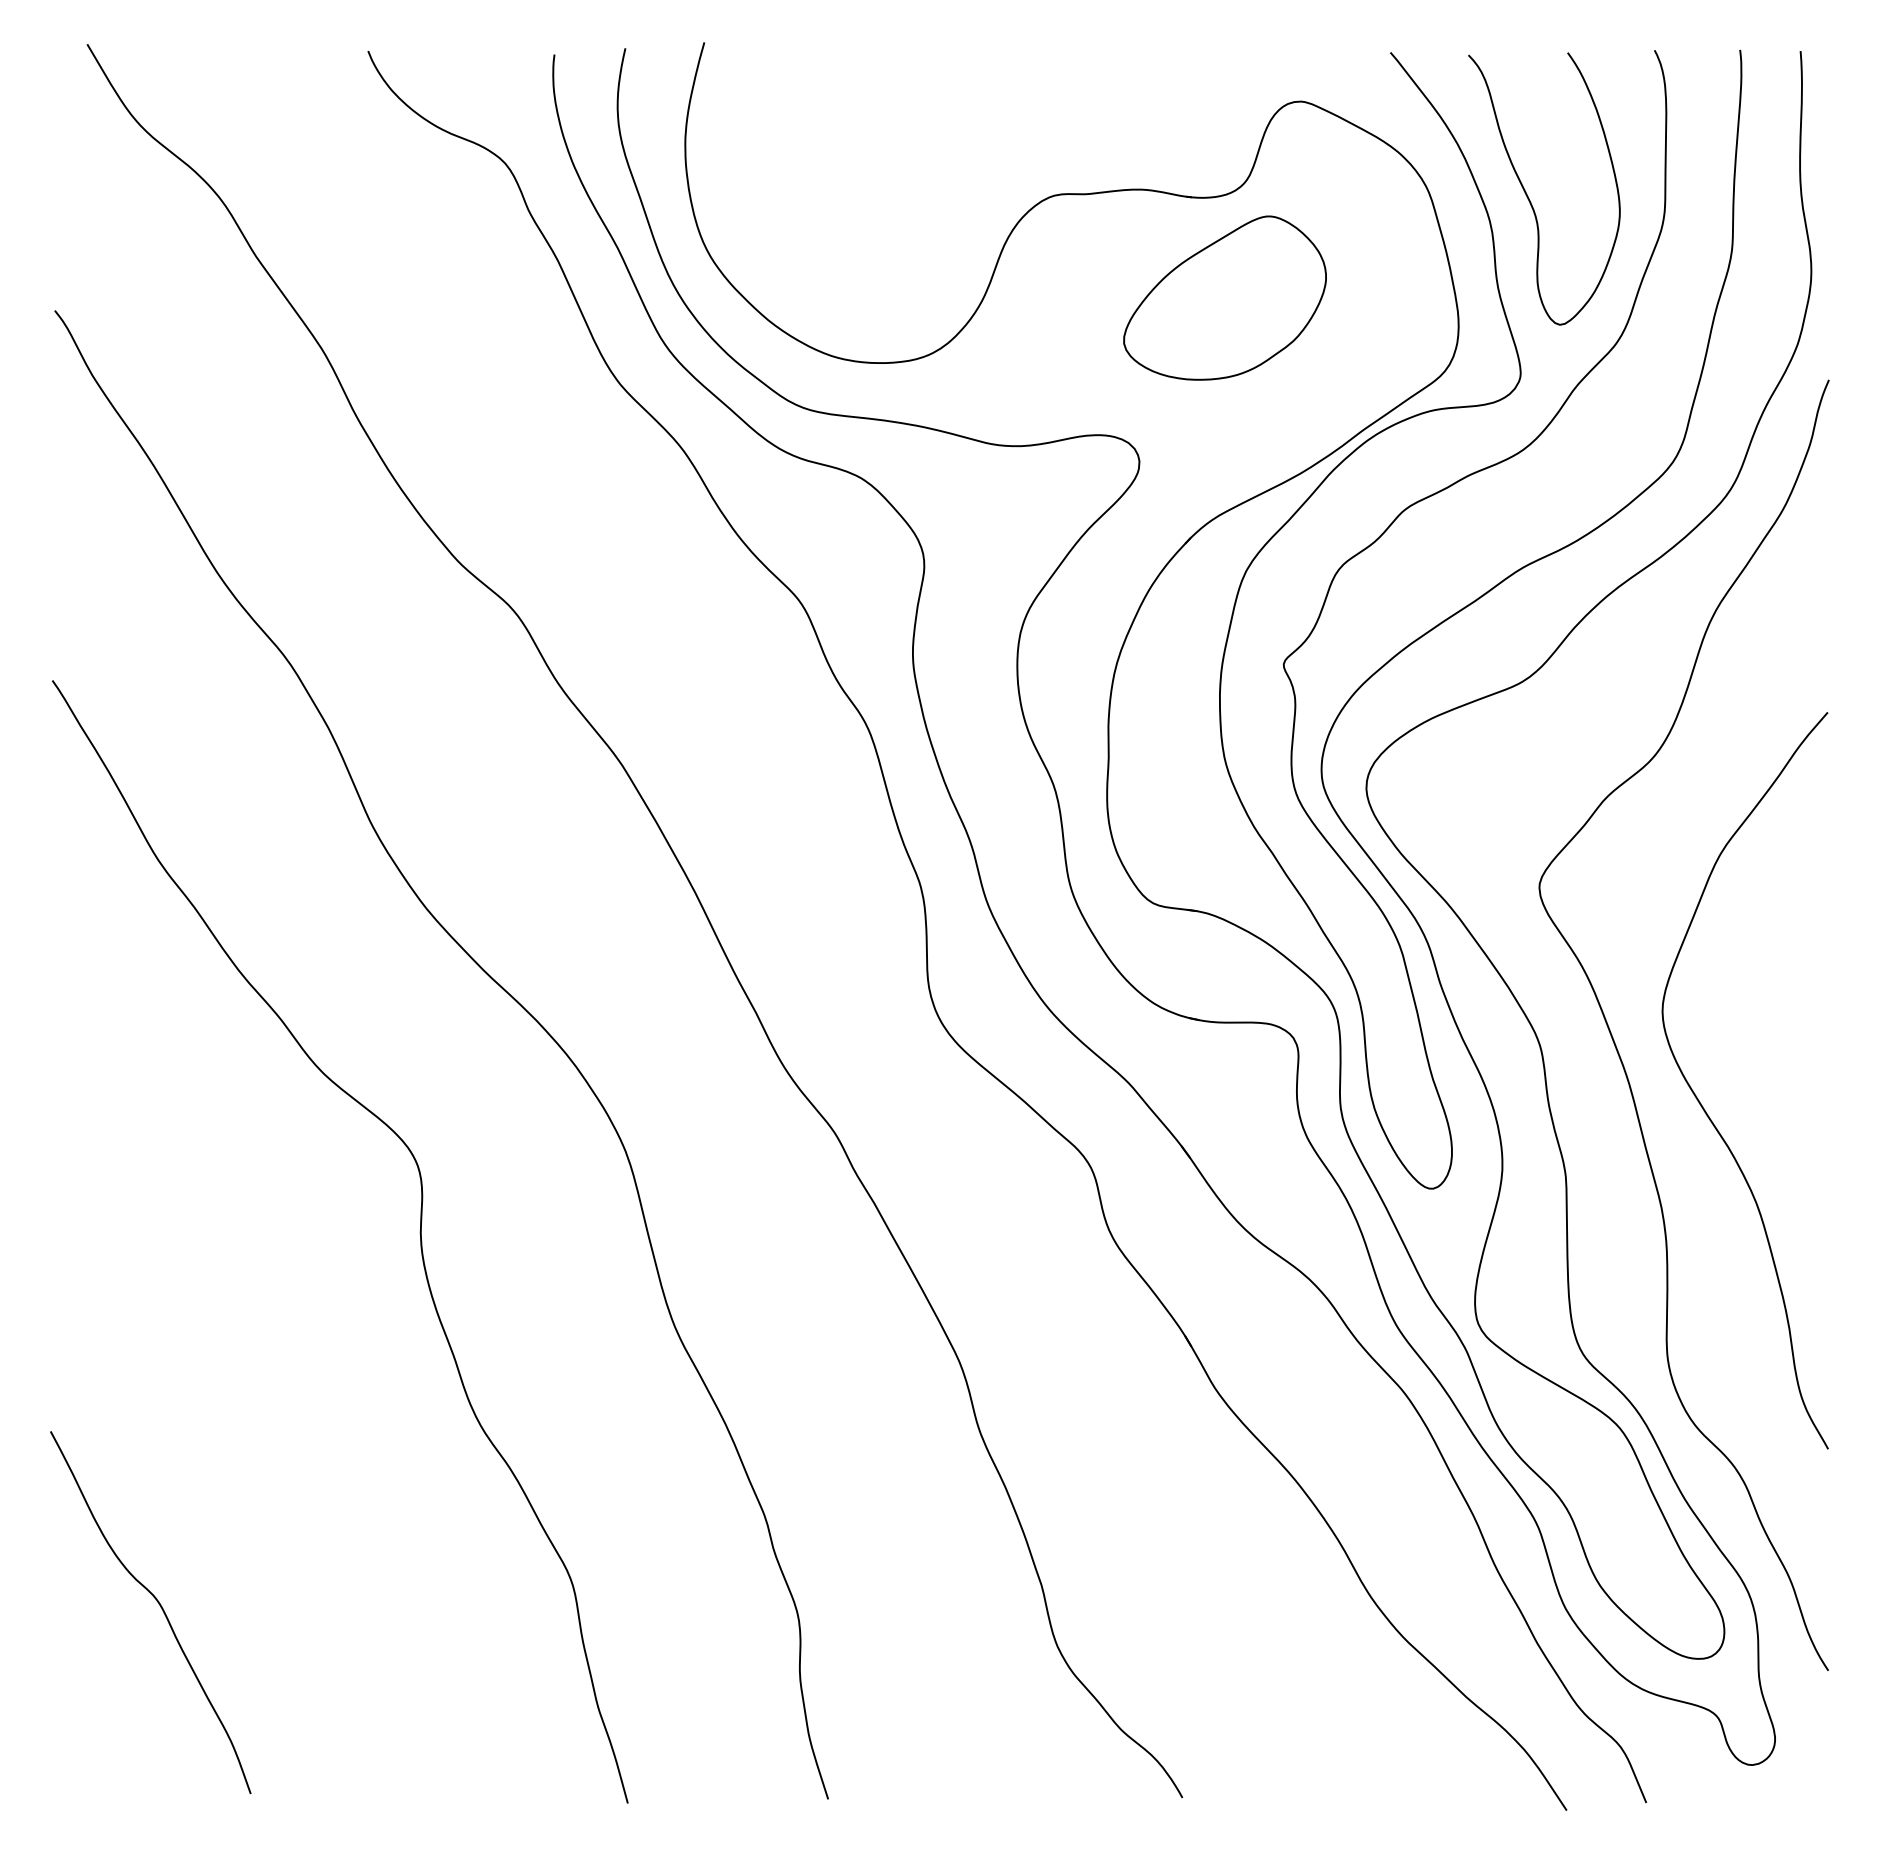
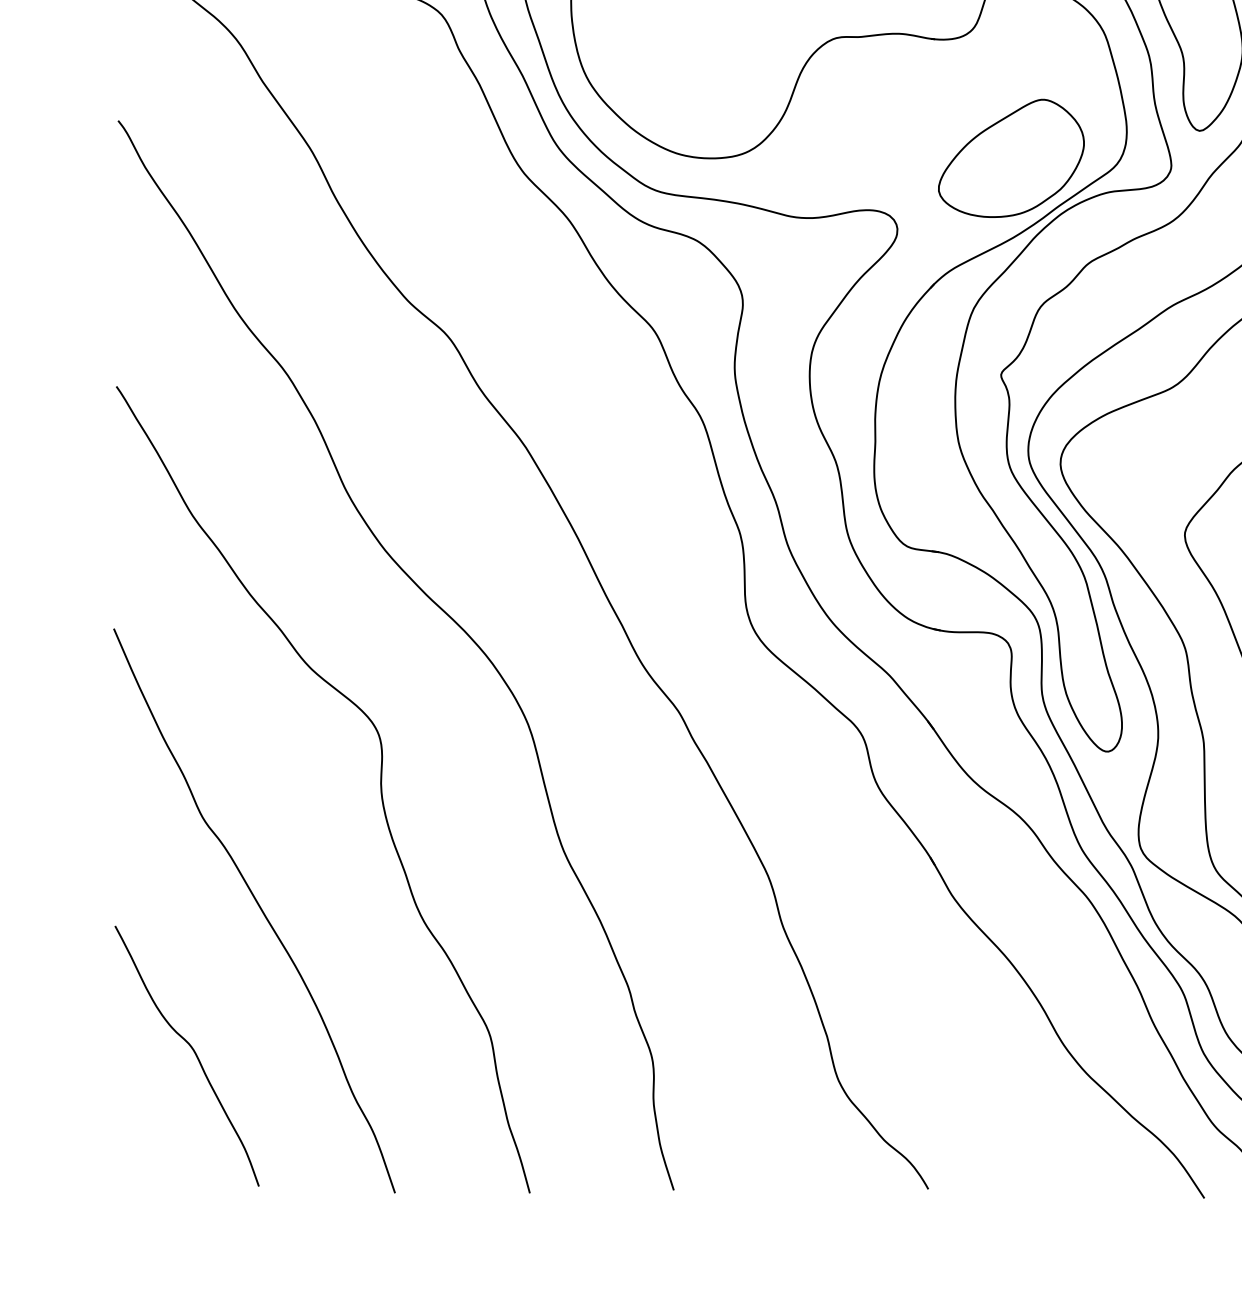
part: (1224, 297) -> (1011, 157), moved
curve: (250, 1404) -> (258, 906), added

